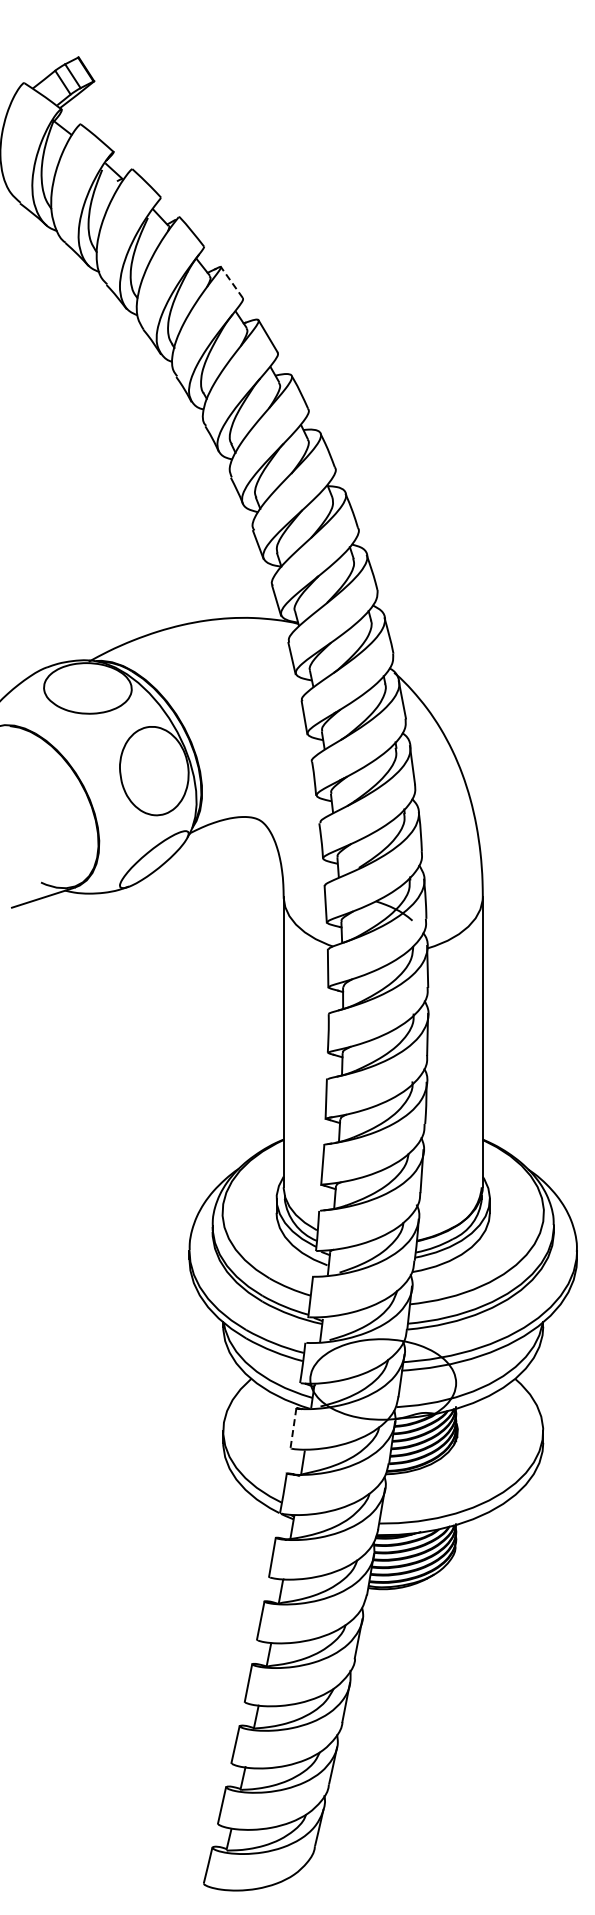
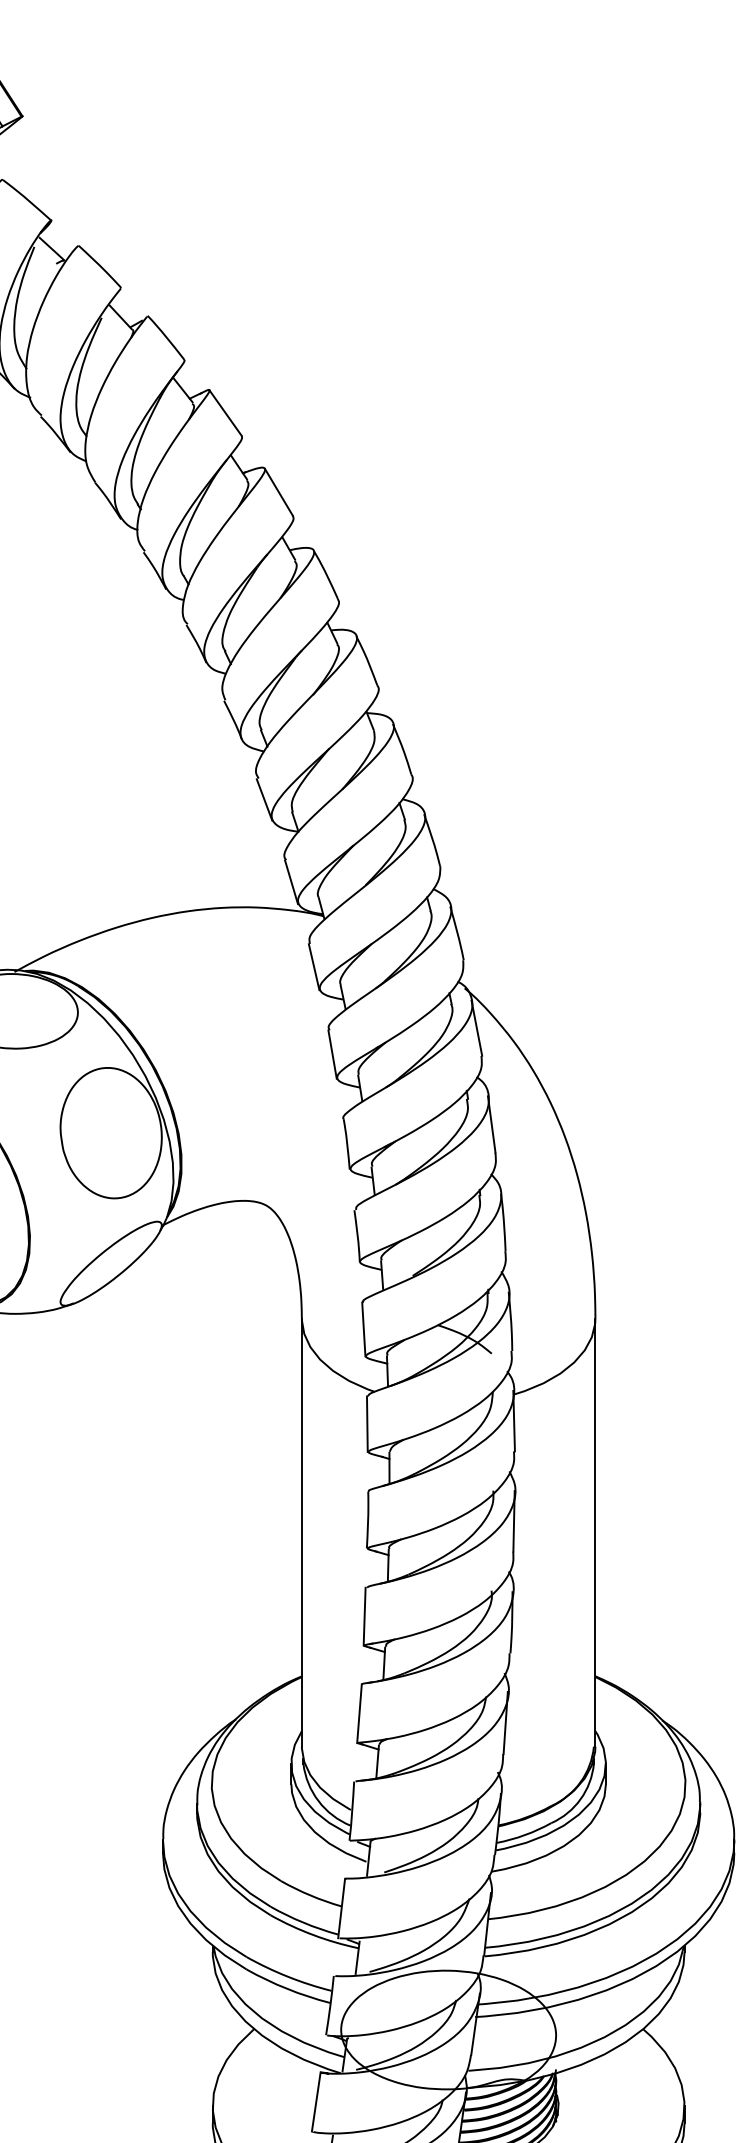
line: (231, 282) -> (224, 412), dashed -> solid
line: (293, 1428) -> (316, 2102), dashed -> solid

